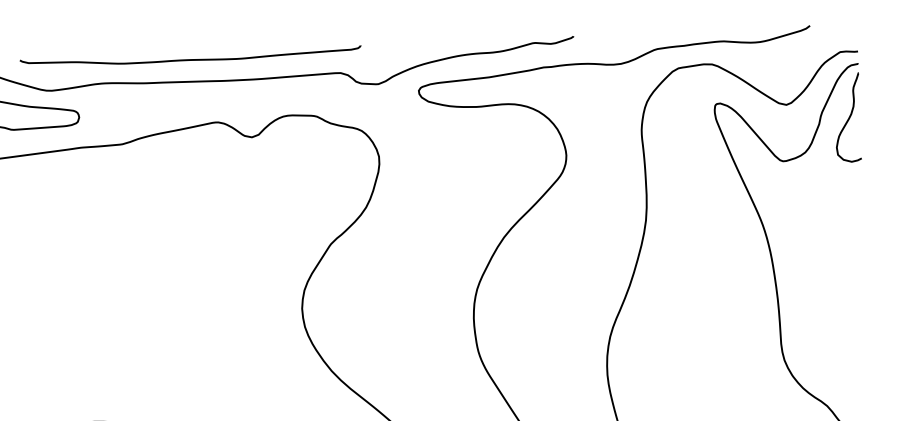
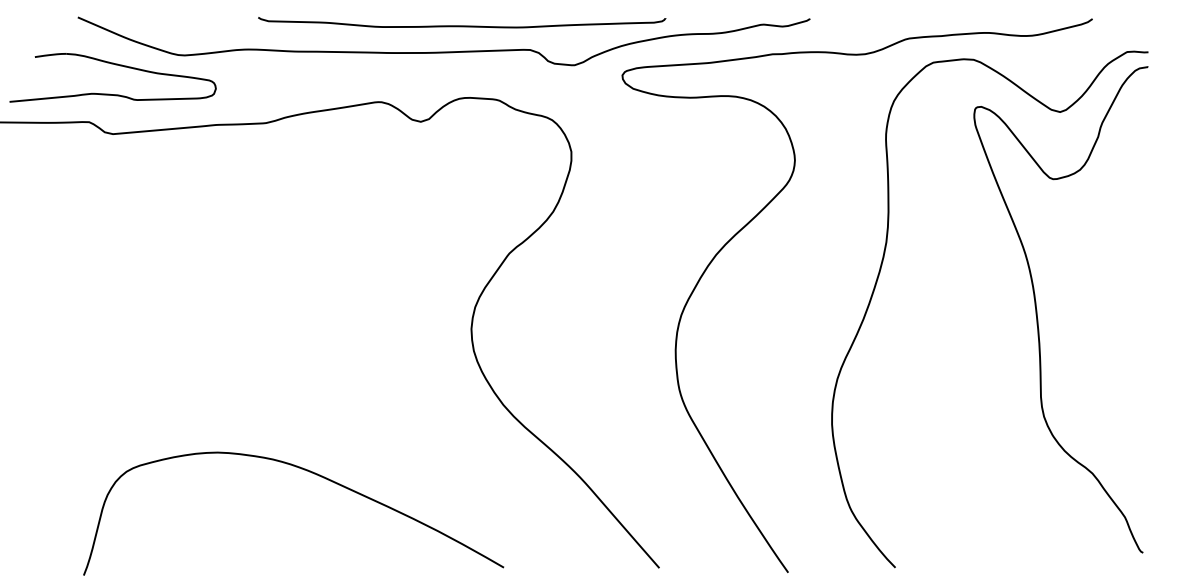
curve: (191, 59) -> (462, 25), moved
curve: (848, 117) -> (1133, 130), removed

